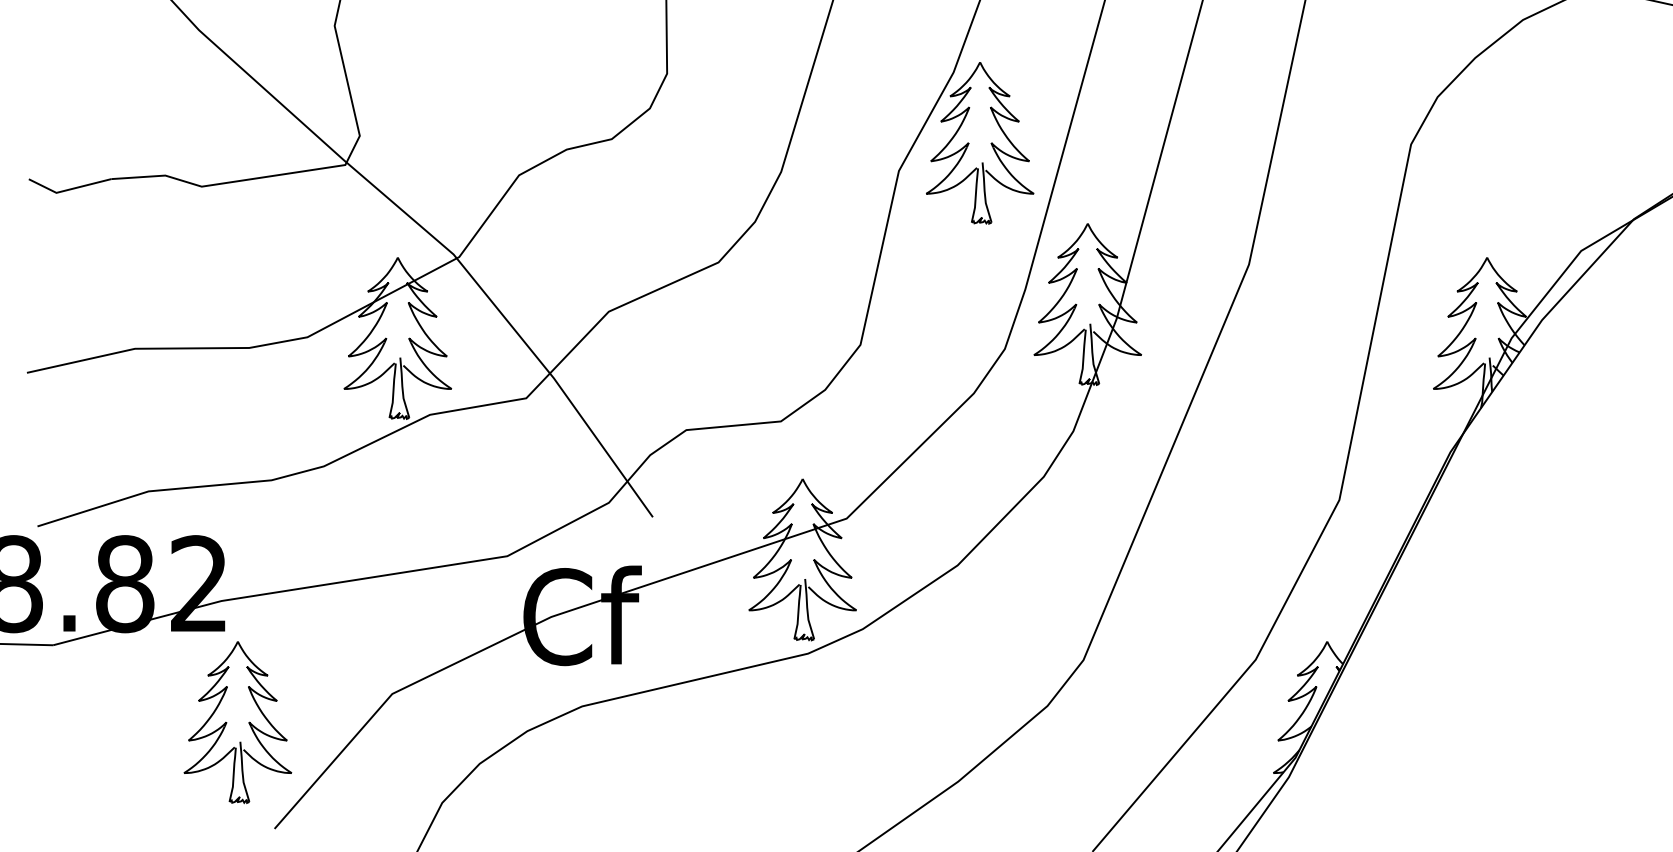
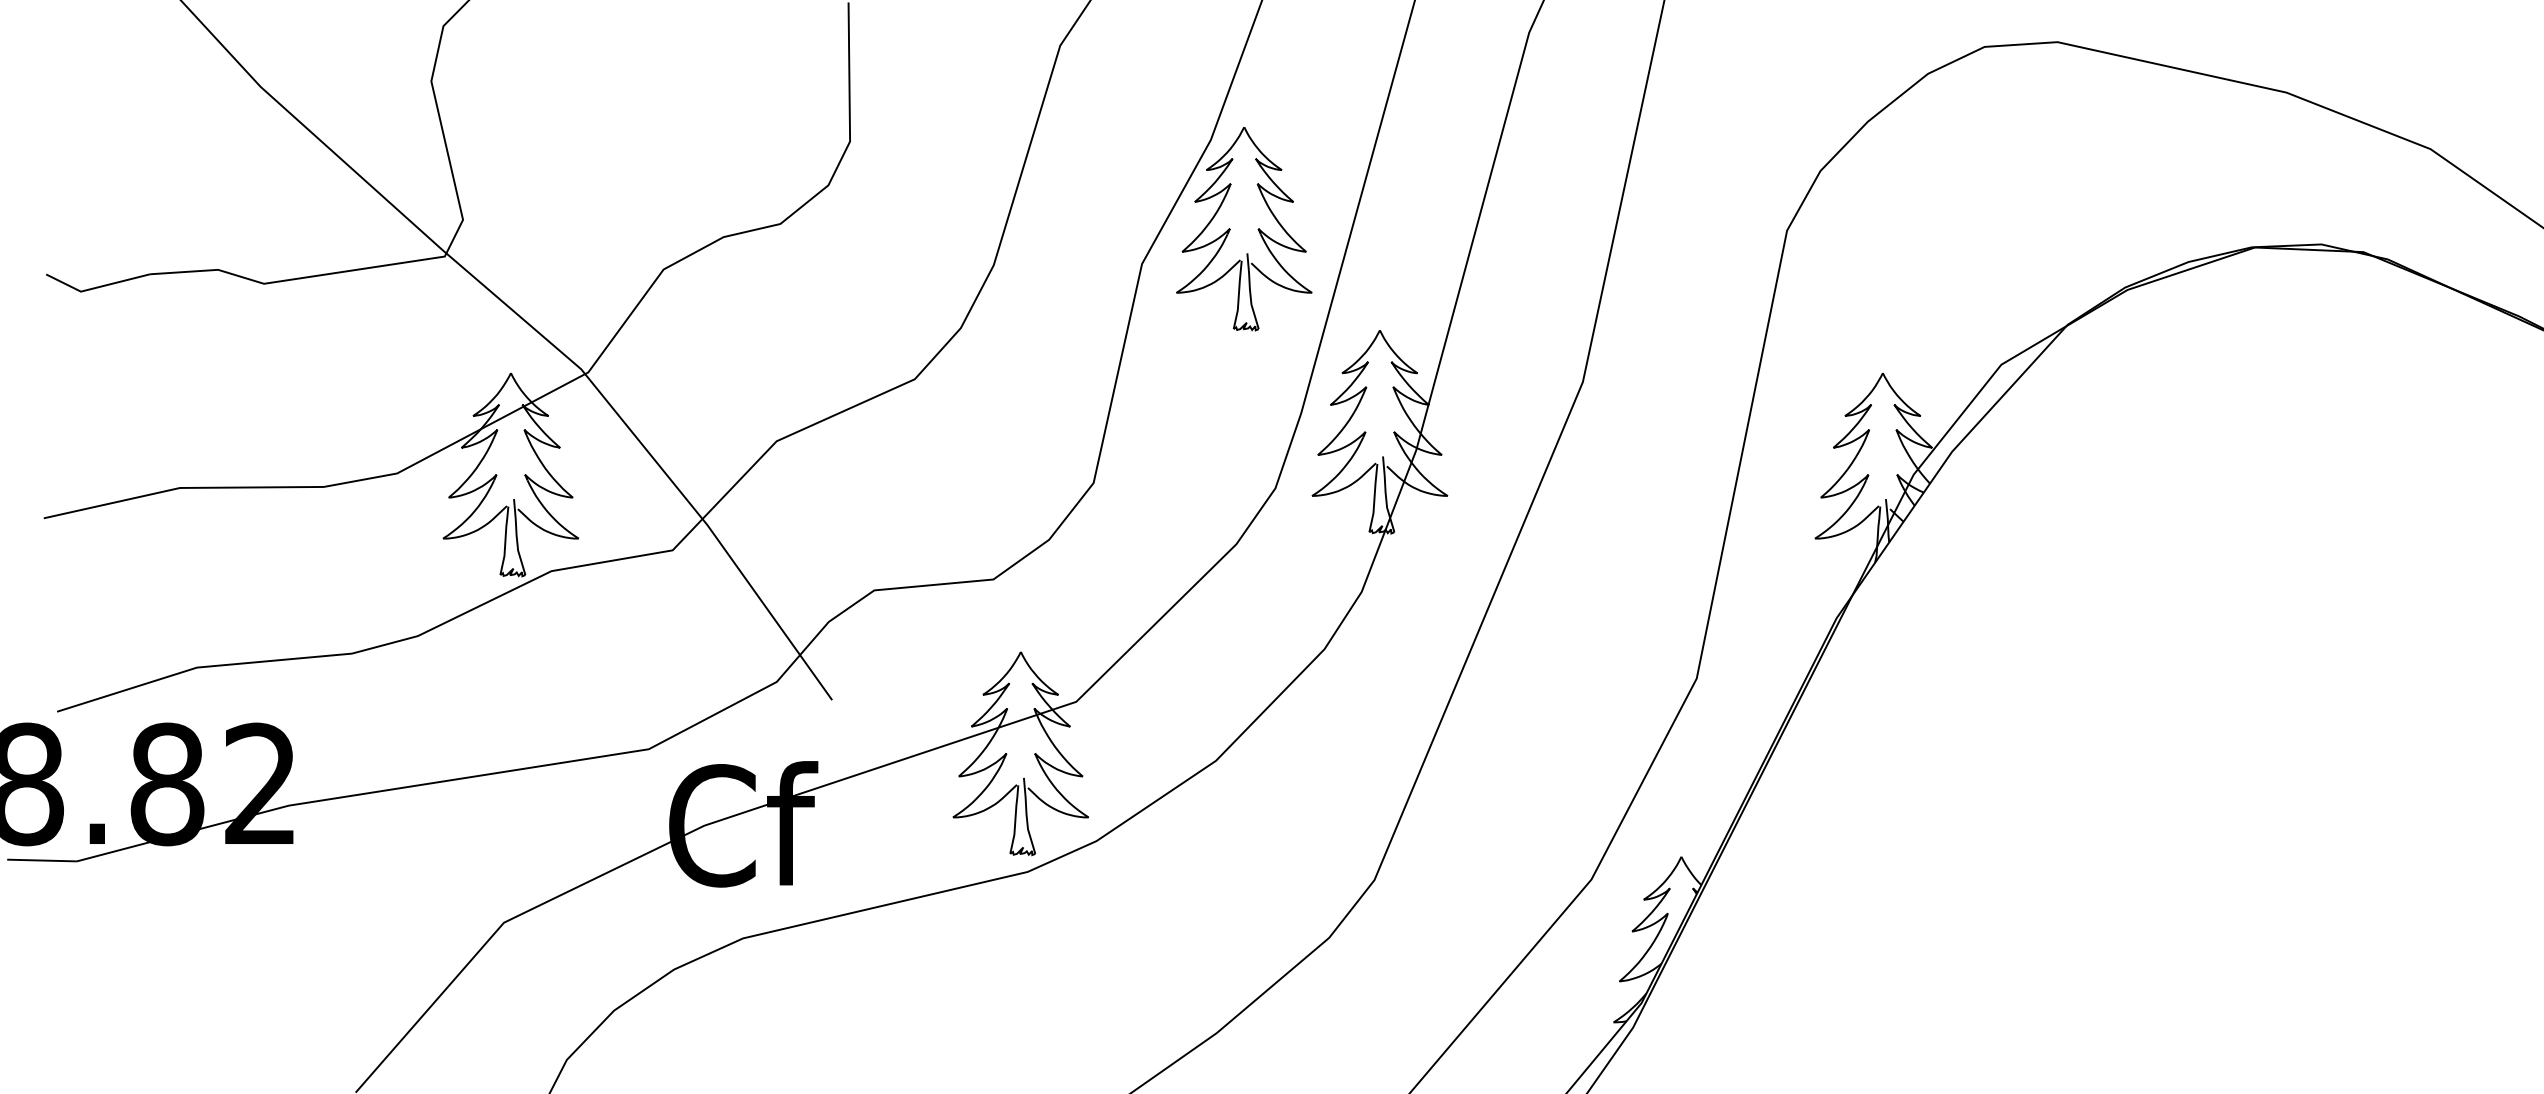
part: (226, 722) -> (295, 958), removed

